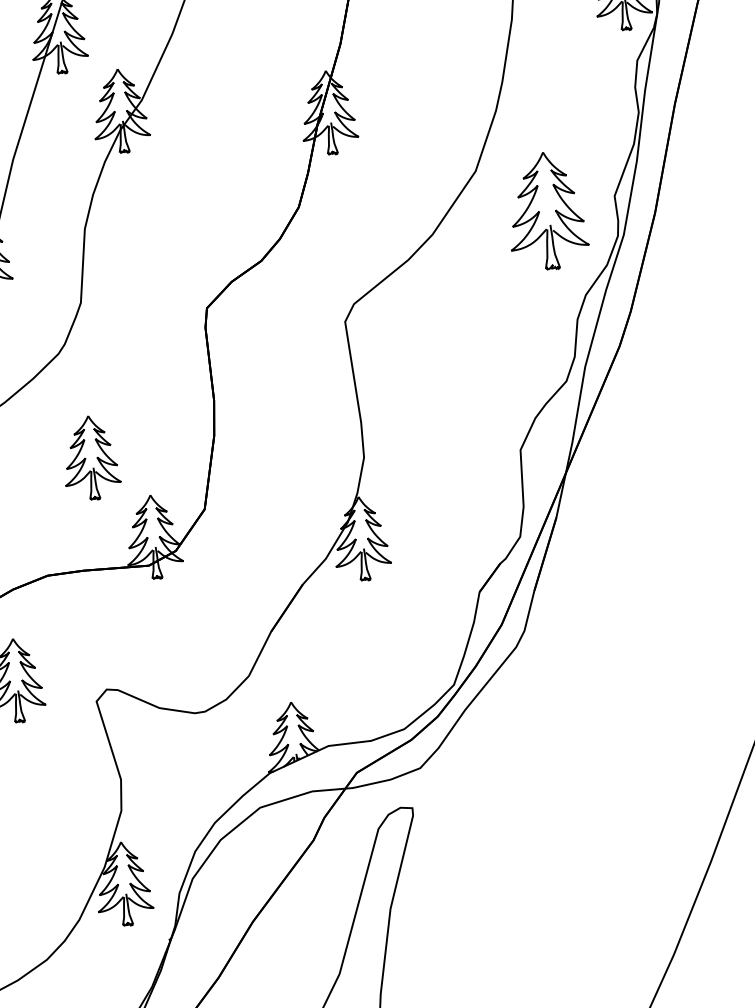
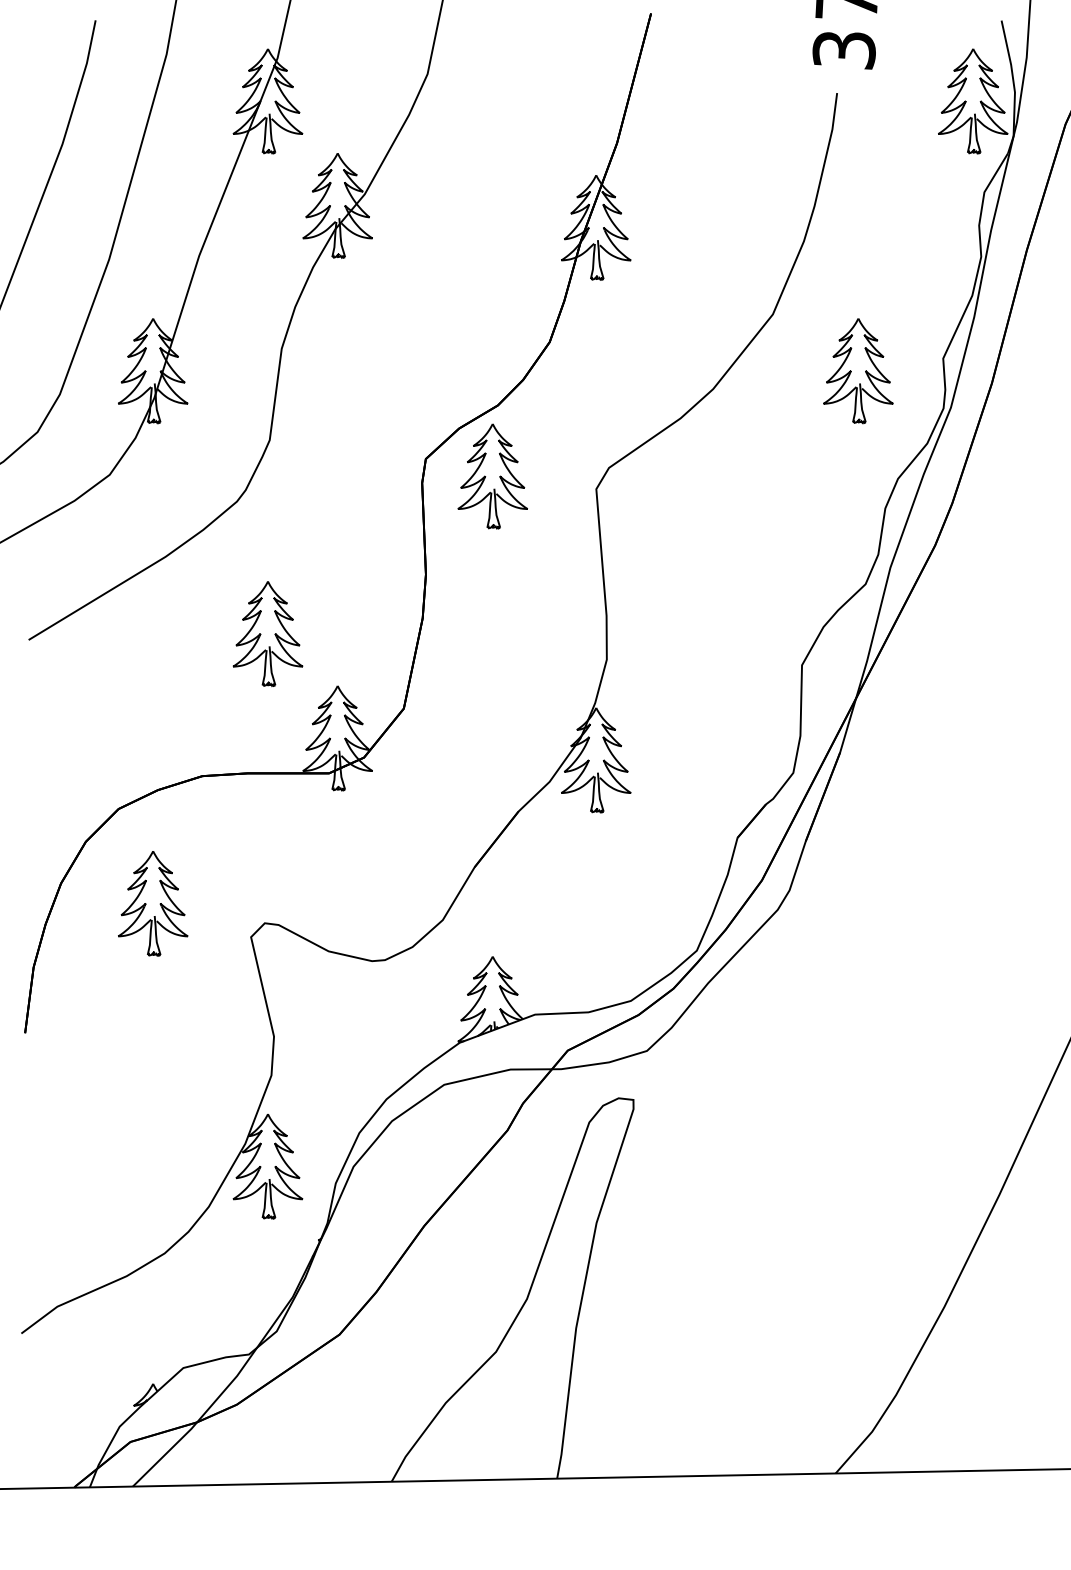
part: (547, 211) -> (858, 371), size x0.71
part: (261, 318) -> (492, 476), added

